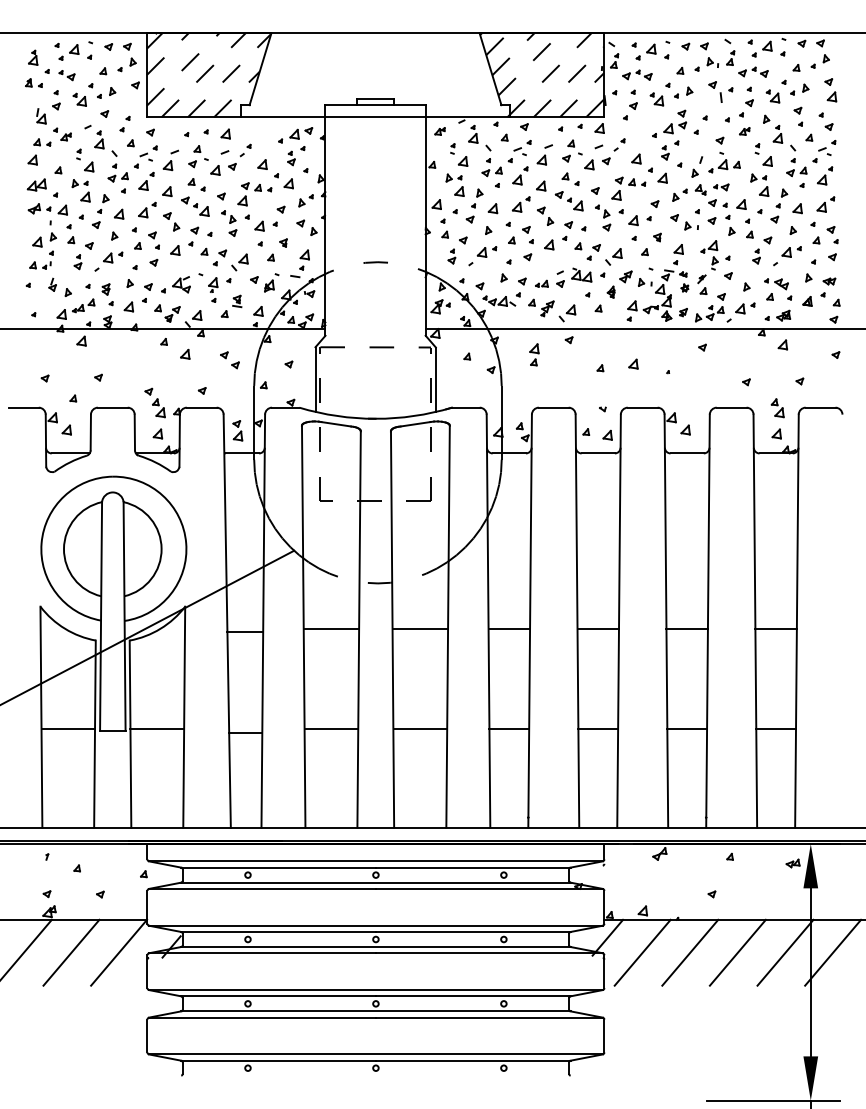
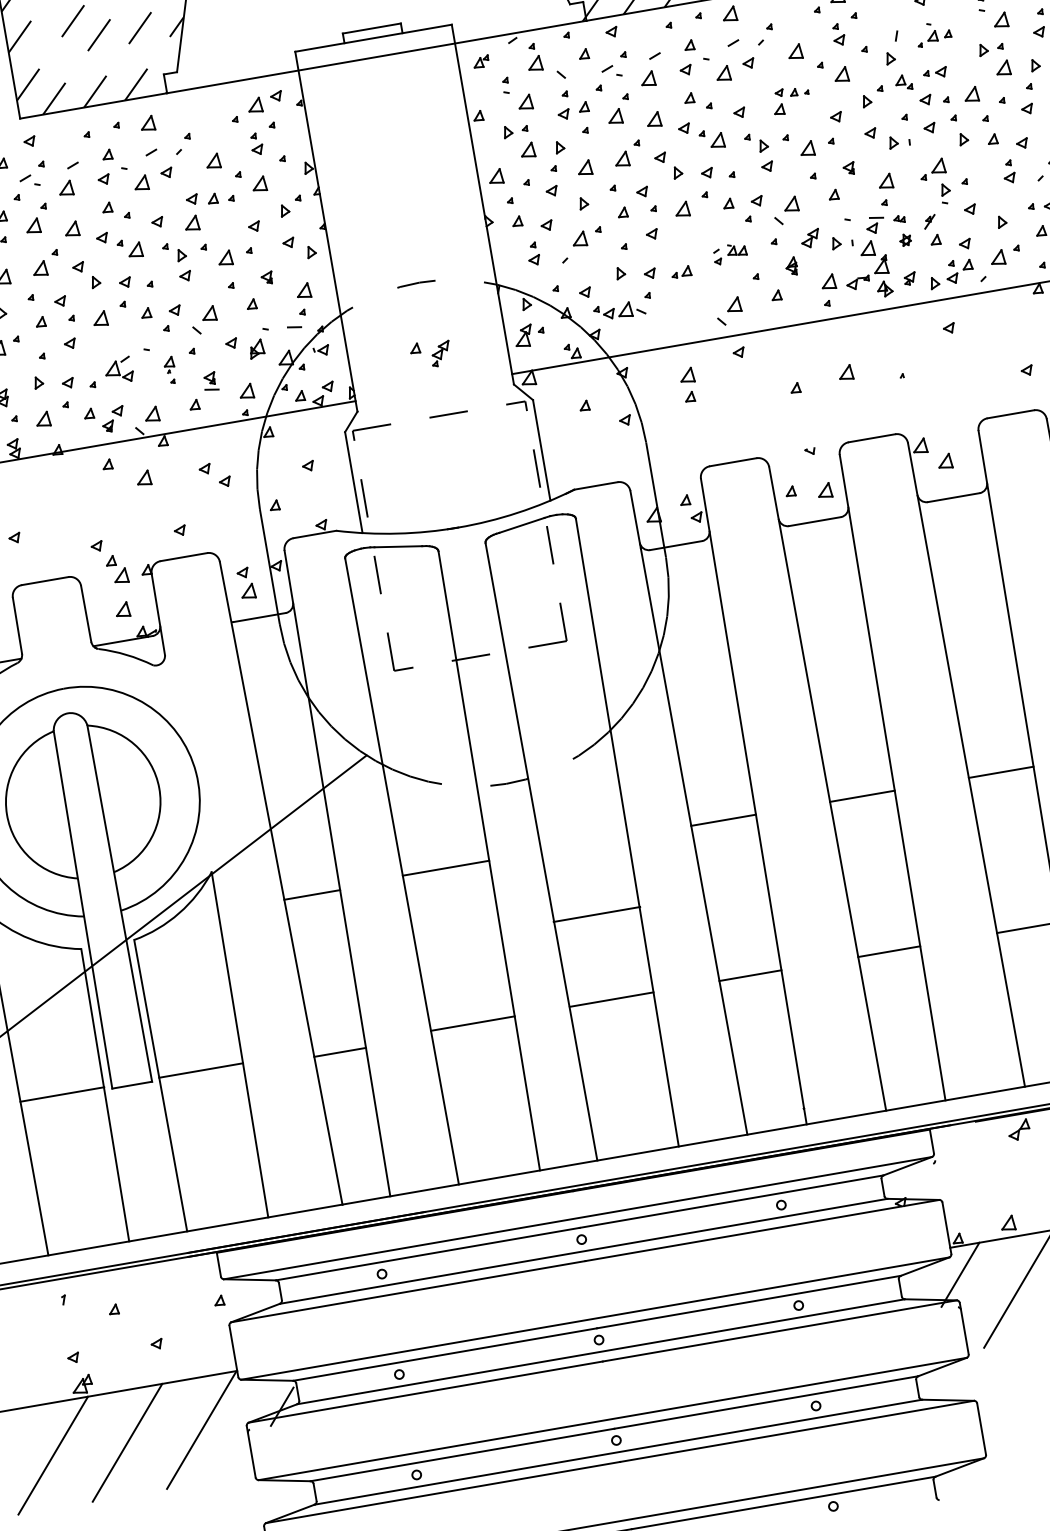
part: (724, 162) -> (933, 33), size x0.7
part: (628, 188) -> (790, 100), size x0.7
part: (574, 277) -> (730, 253), size x0.6
part: (213, 289) -> (170, 369), size x0.7
part: (541, 307) -> (431, 353), moved
line: (420, 629) -> (597, 914), moved

